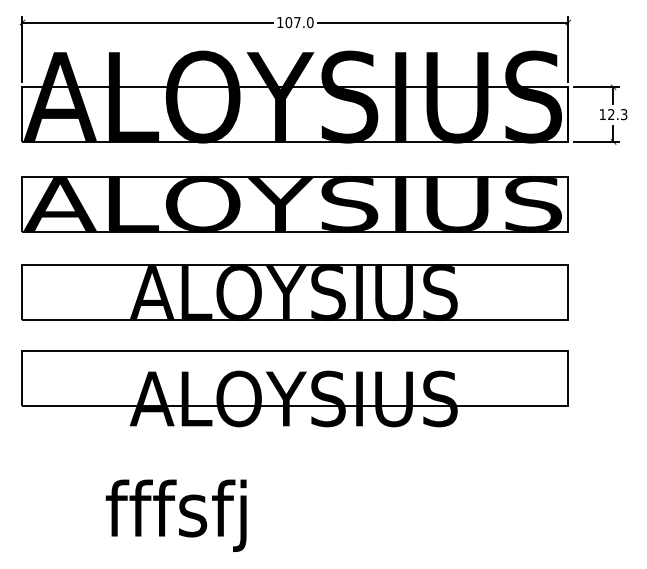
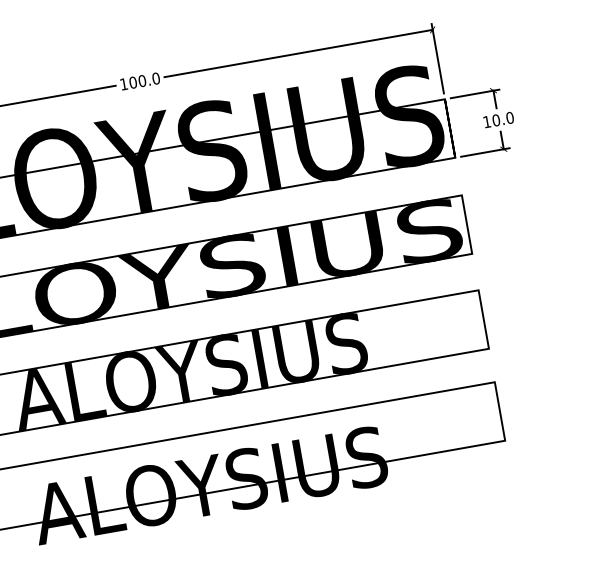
text: (297, 22) -> (142, 80), 107.0 -> 100.0
text: (617, 114) -> (502, 119), 12.3 -> 10.0

